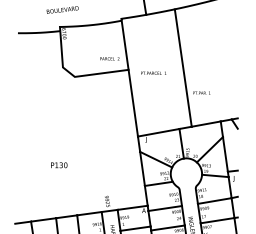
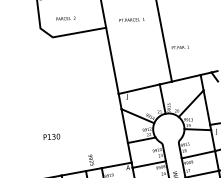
text: (109, 58) -> (65, 18), moved
text: (153, 72) -> (131, 19), moved
text: (59, 165) -> (52, 137), moved

